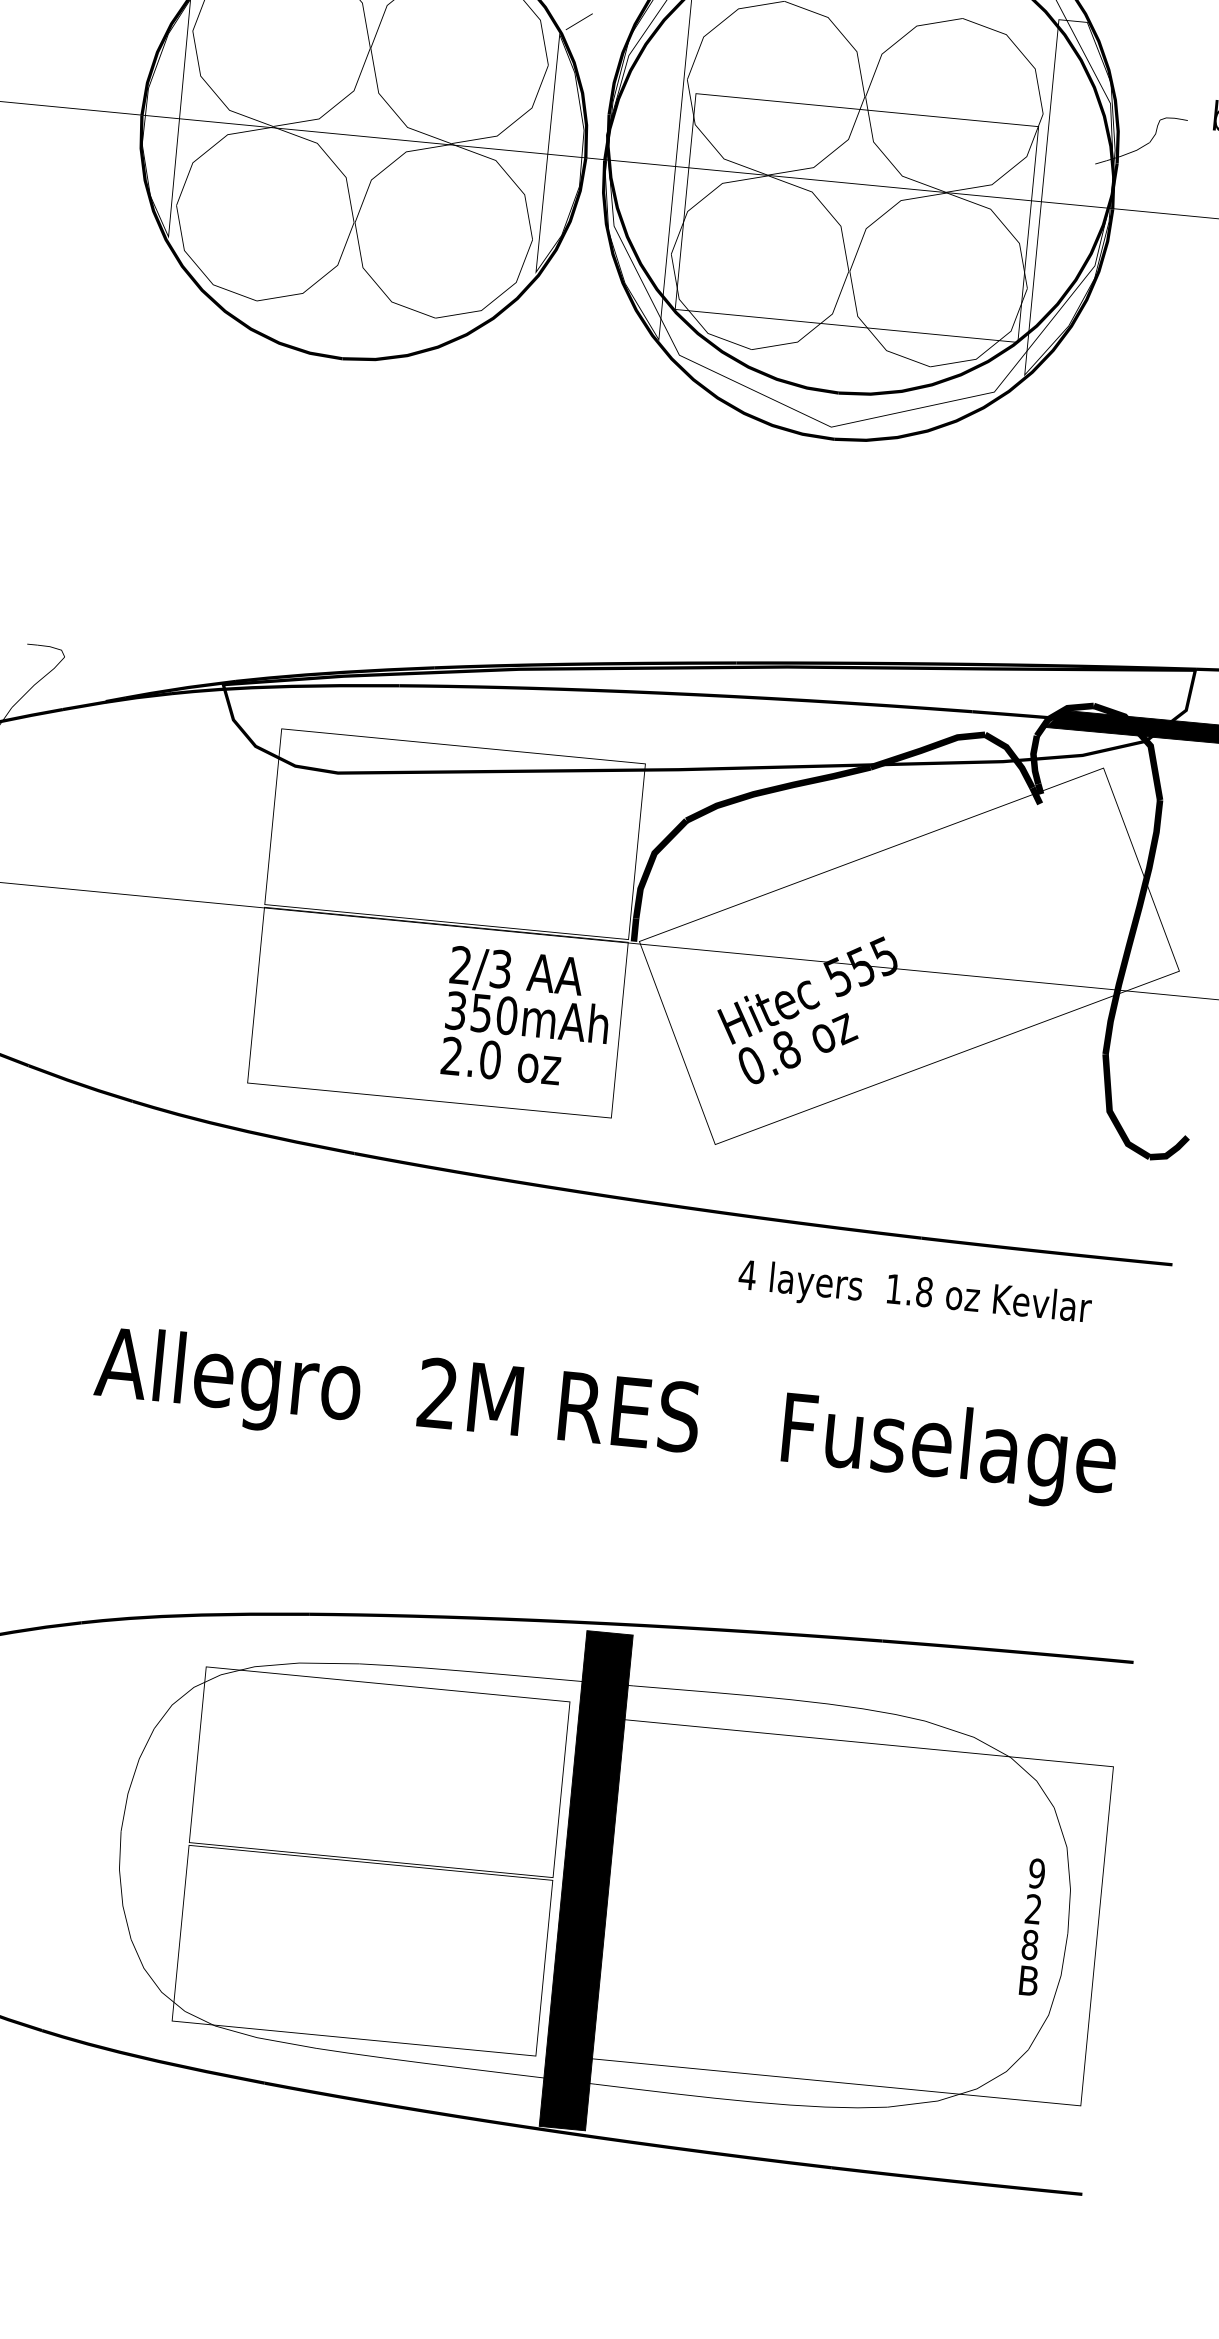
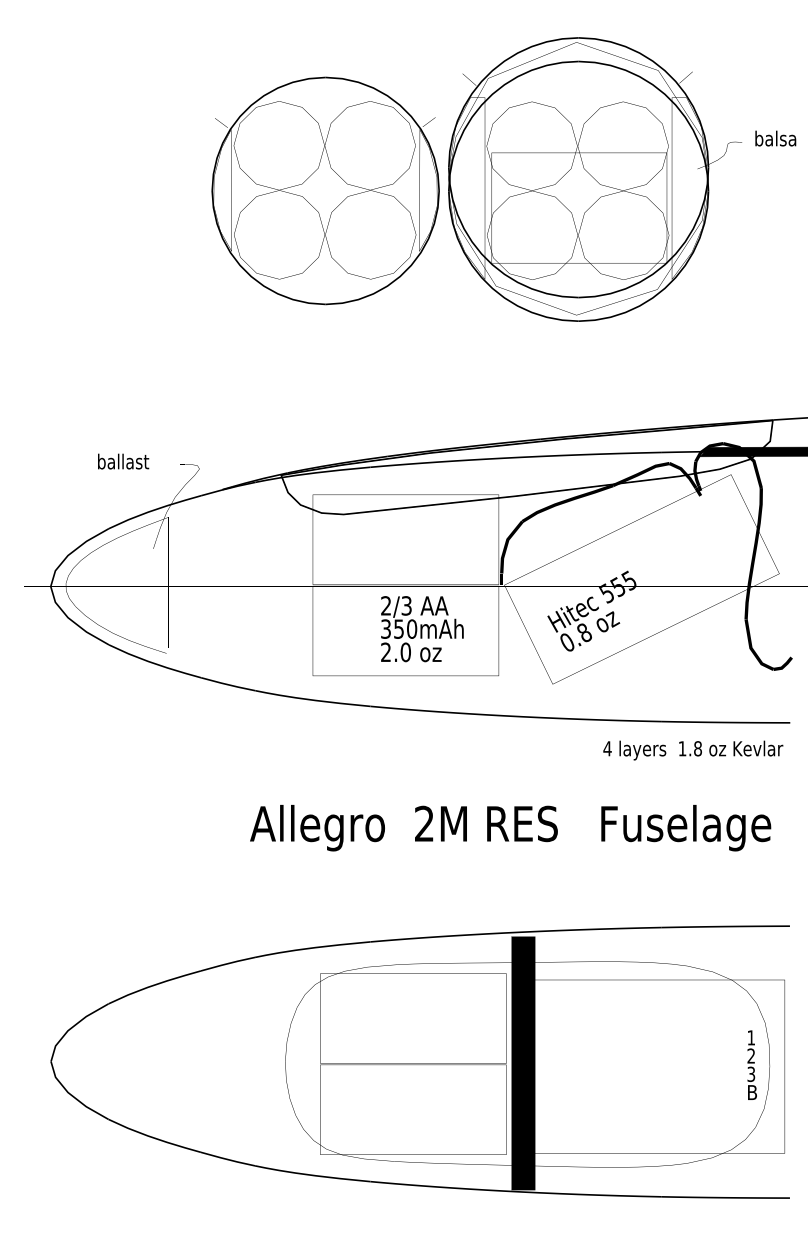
text: (527, 1018) -> (422, 629), moved
text: (915, 1294) -> (693, 750), moved
text: (1037, 1872) -> (751, 1037), 9 -> 1
text: (1030, 1943) -> (751, 1073), 8 -> 3

